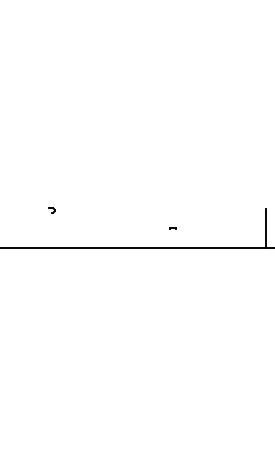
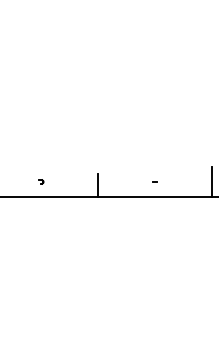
part: (51, 210) -> (40, 182), moved
part: (172, 228) -> (154, 182), moved
line: (123, 232) -> (98, 185), added

